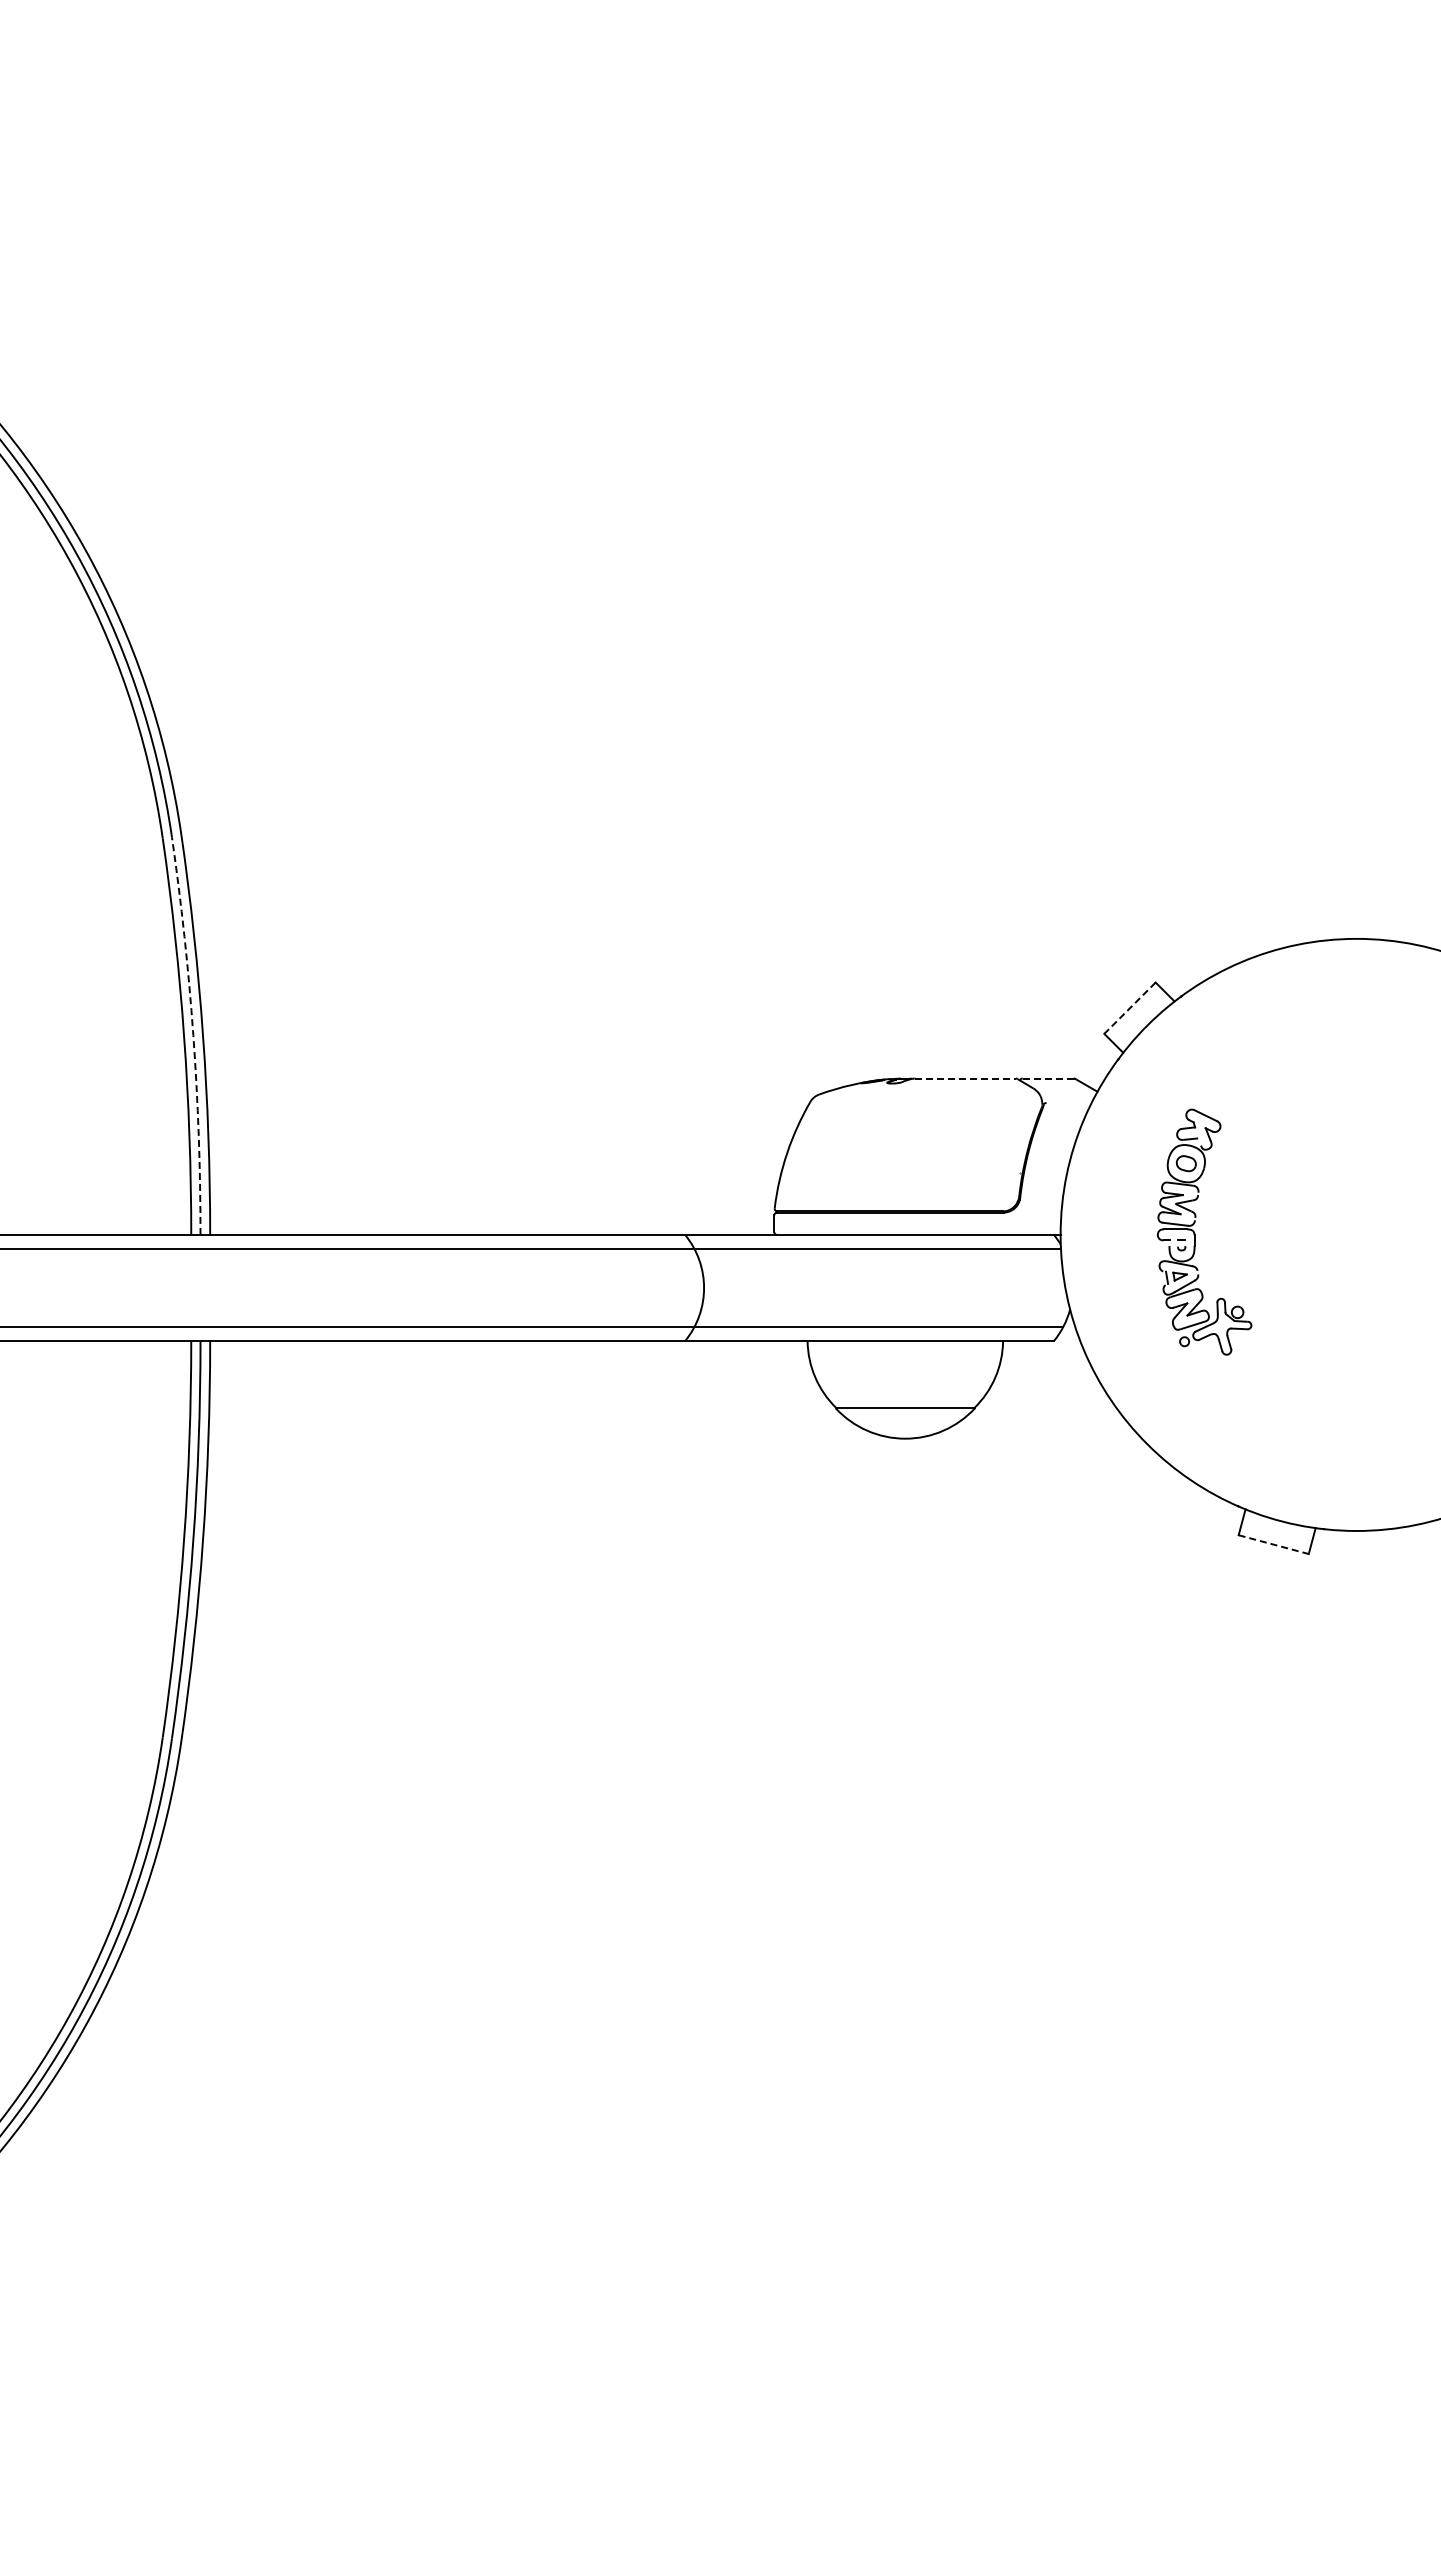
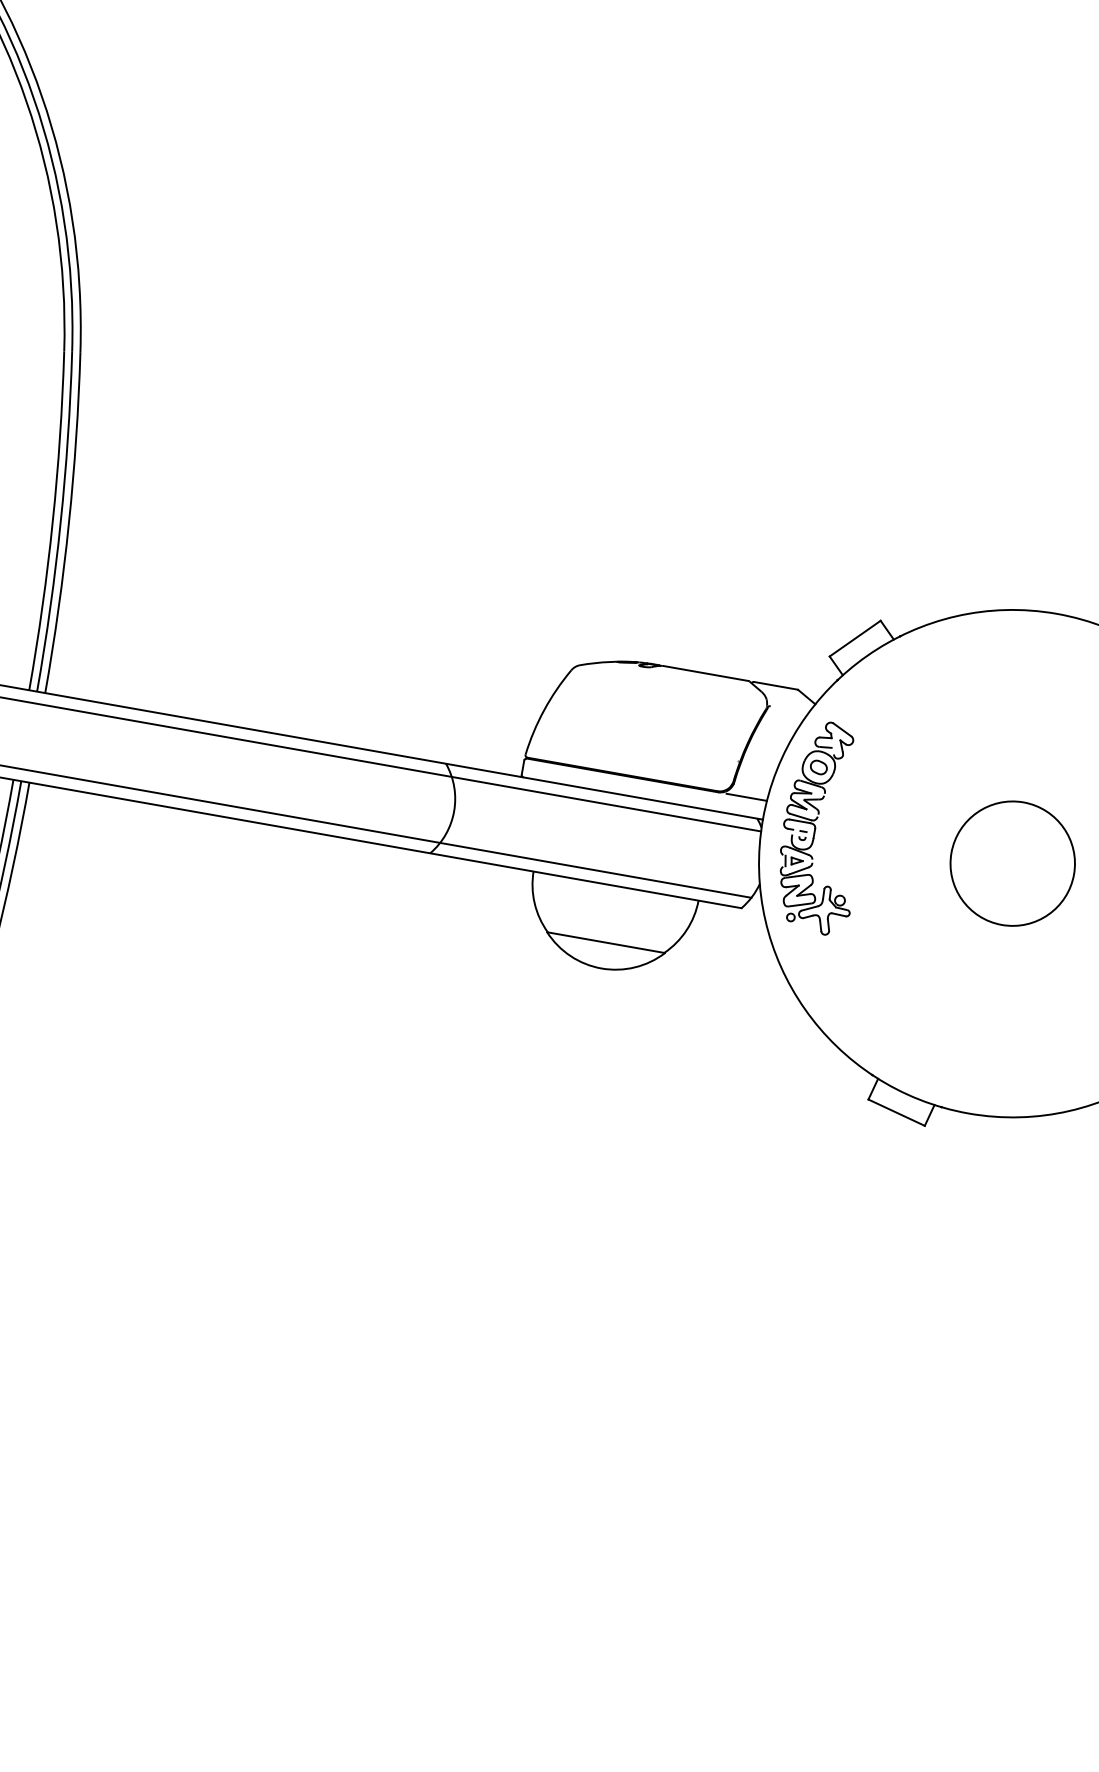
line: (1129, 1008) -> (854, 638), dashed -> solid
arc: (193, 1035) -> (60, 522), dashed -> solid
line: (966, 1078) -> (706, 673), dashed -> solid
line: (1048, 1078) -> (775, 685), dashed -> solid
line: (1037, 1212) -> (746, 797), added
part: (1195, 1233) -> (816, 827), moved
circle: (1356, 1234) -> (1012, 863), added
line: (1274, 1544) -> (897, 1112), dashed -> solid

